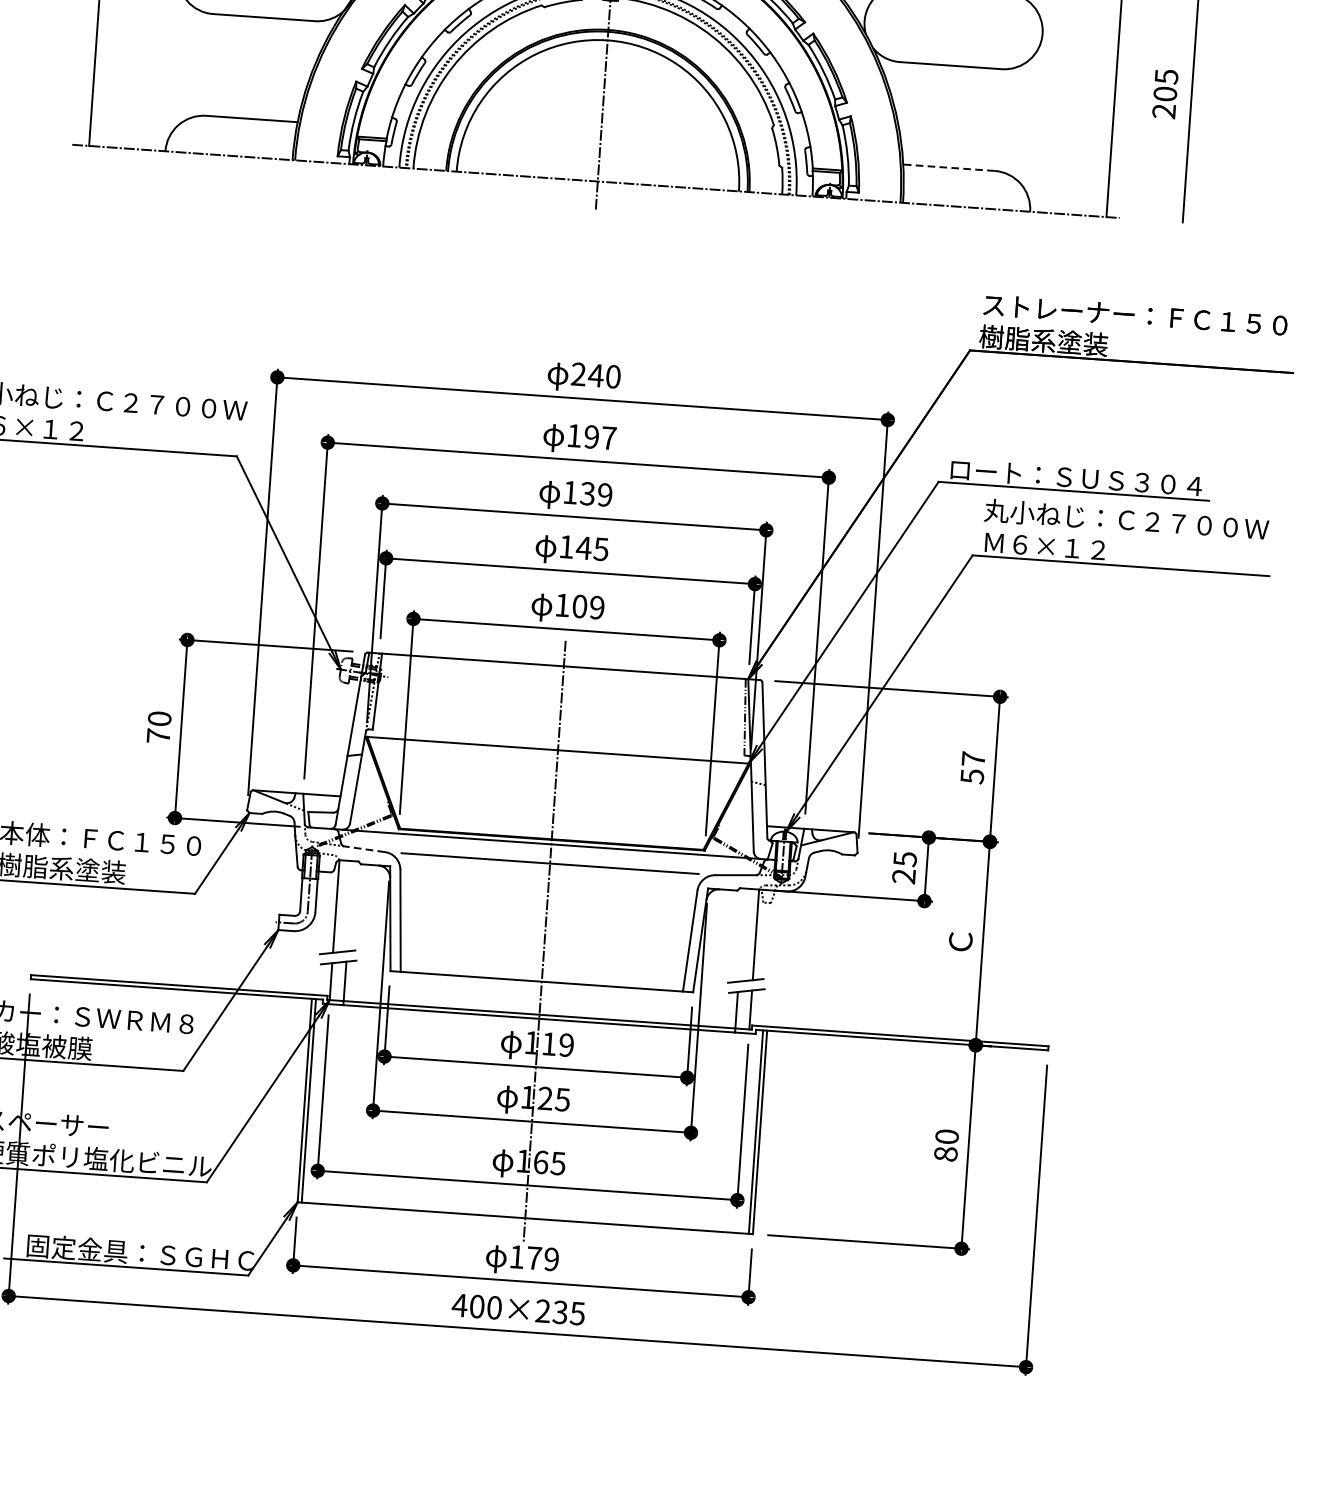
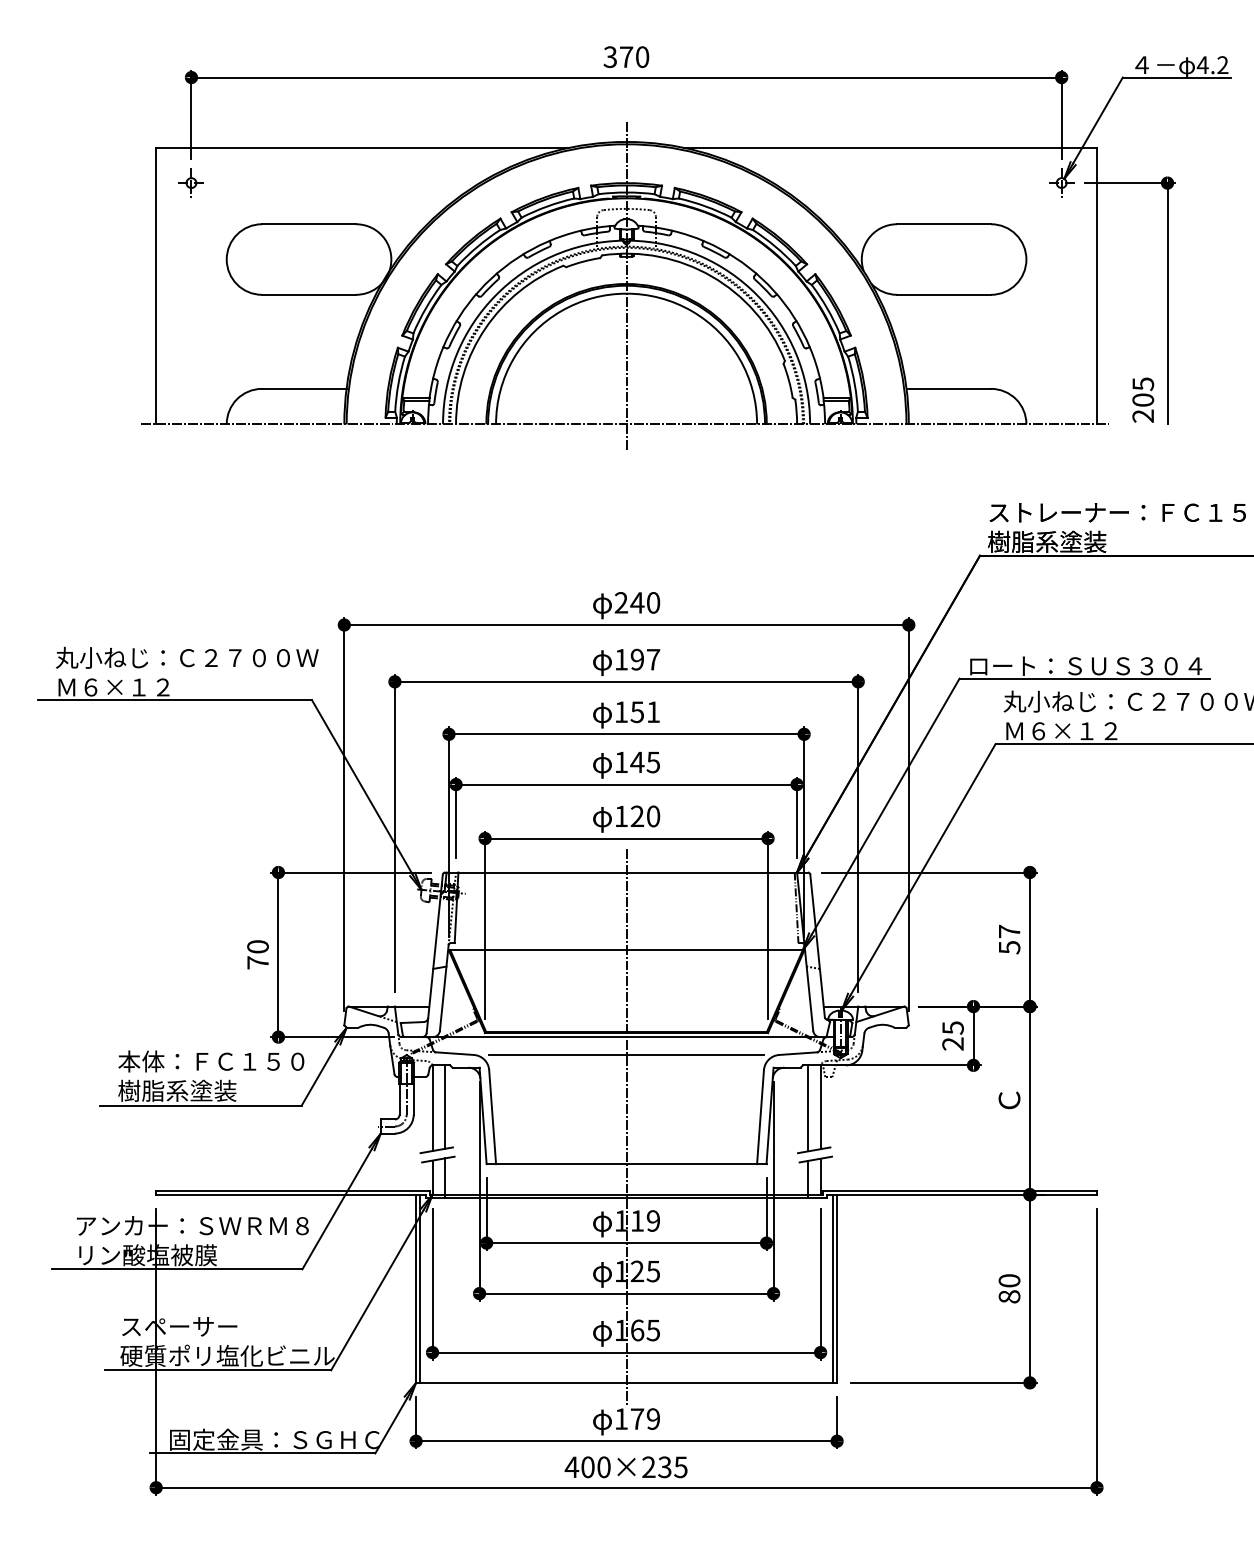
text: (1165, 93) -> (1143, 399), moved
line: (948, 167) -> (948, 388), dashed -> solid
text: (596, 494) -> (645, 712), 139 -> 151
text: (588, 607) -> (645, 816), 109 -> 120
line: (365, 849) -> (455, 1053), dashed -> solid
line: (350, 905) -> (445, 1106), added
line: (741, 935) -> (807, 1108), added

